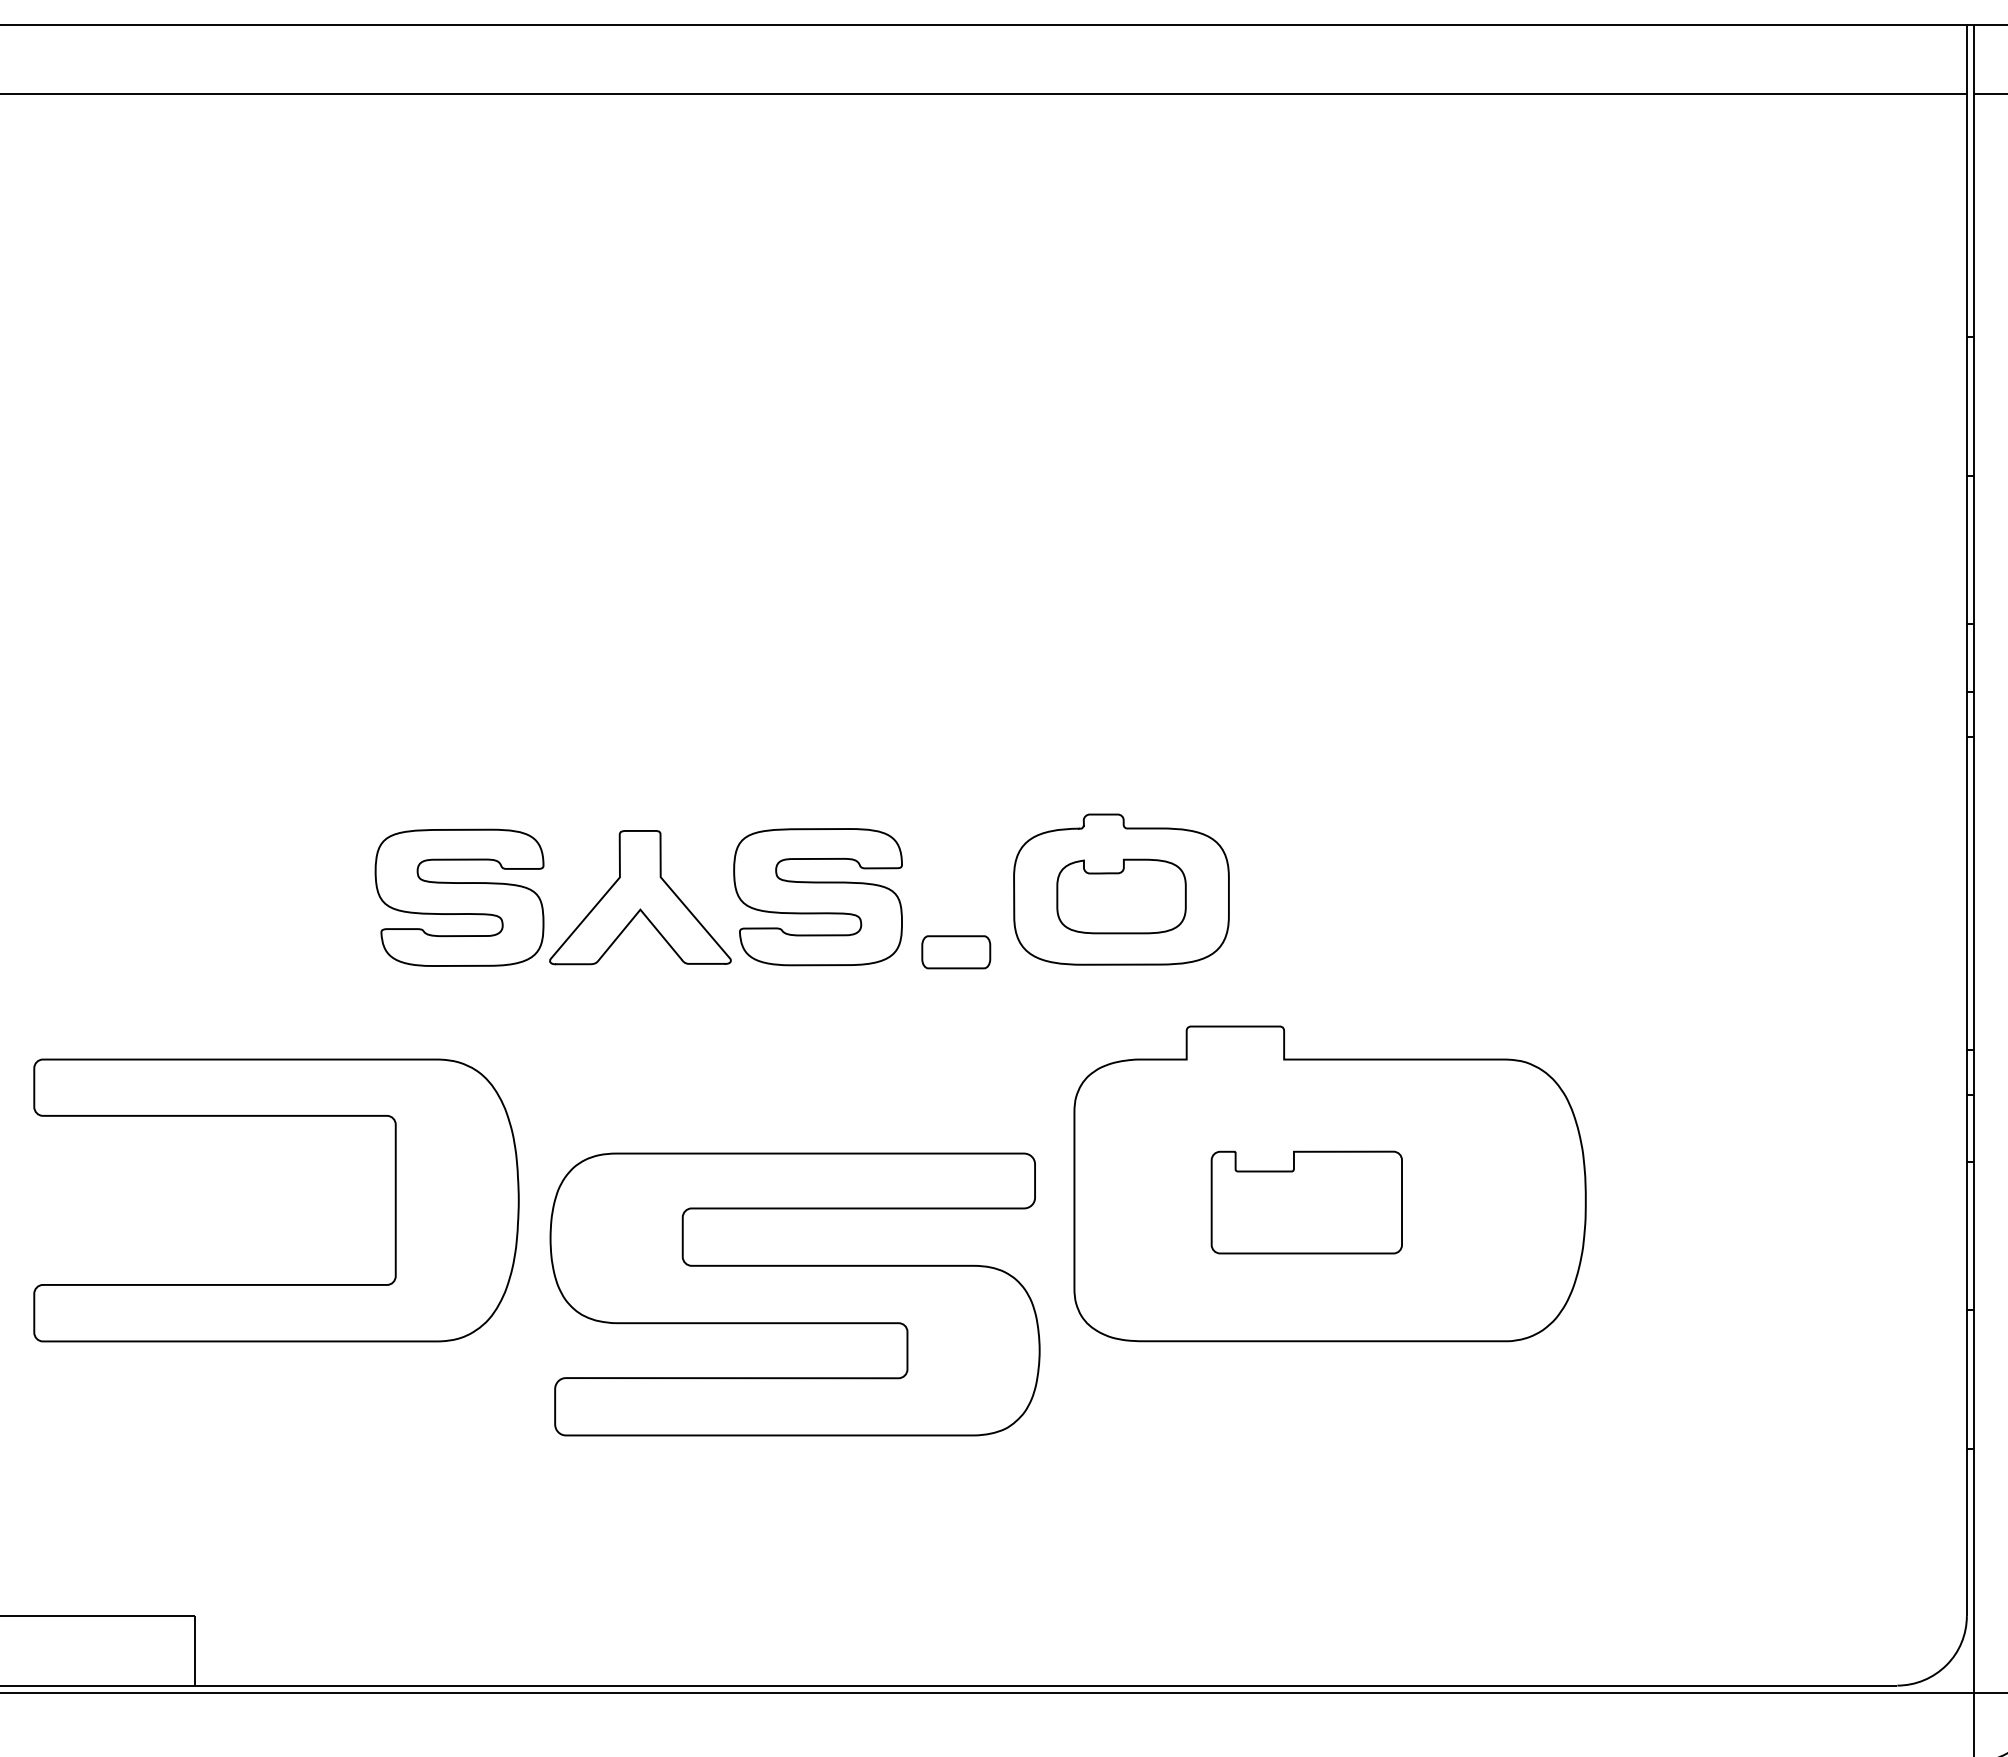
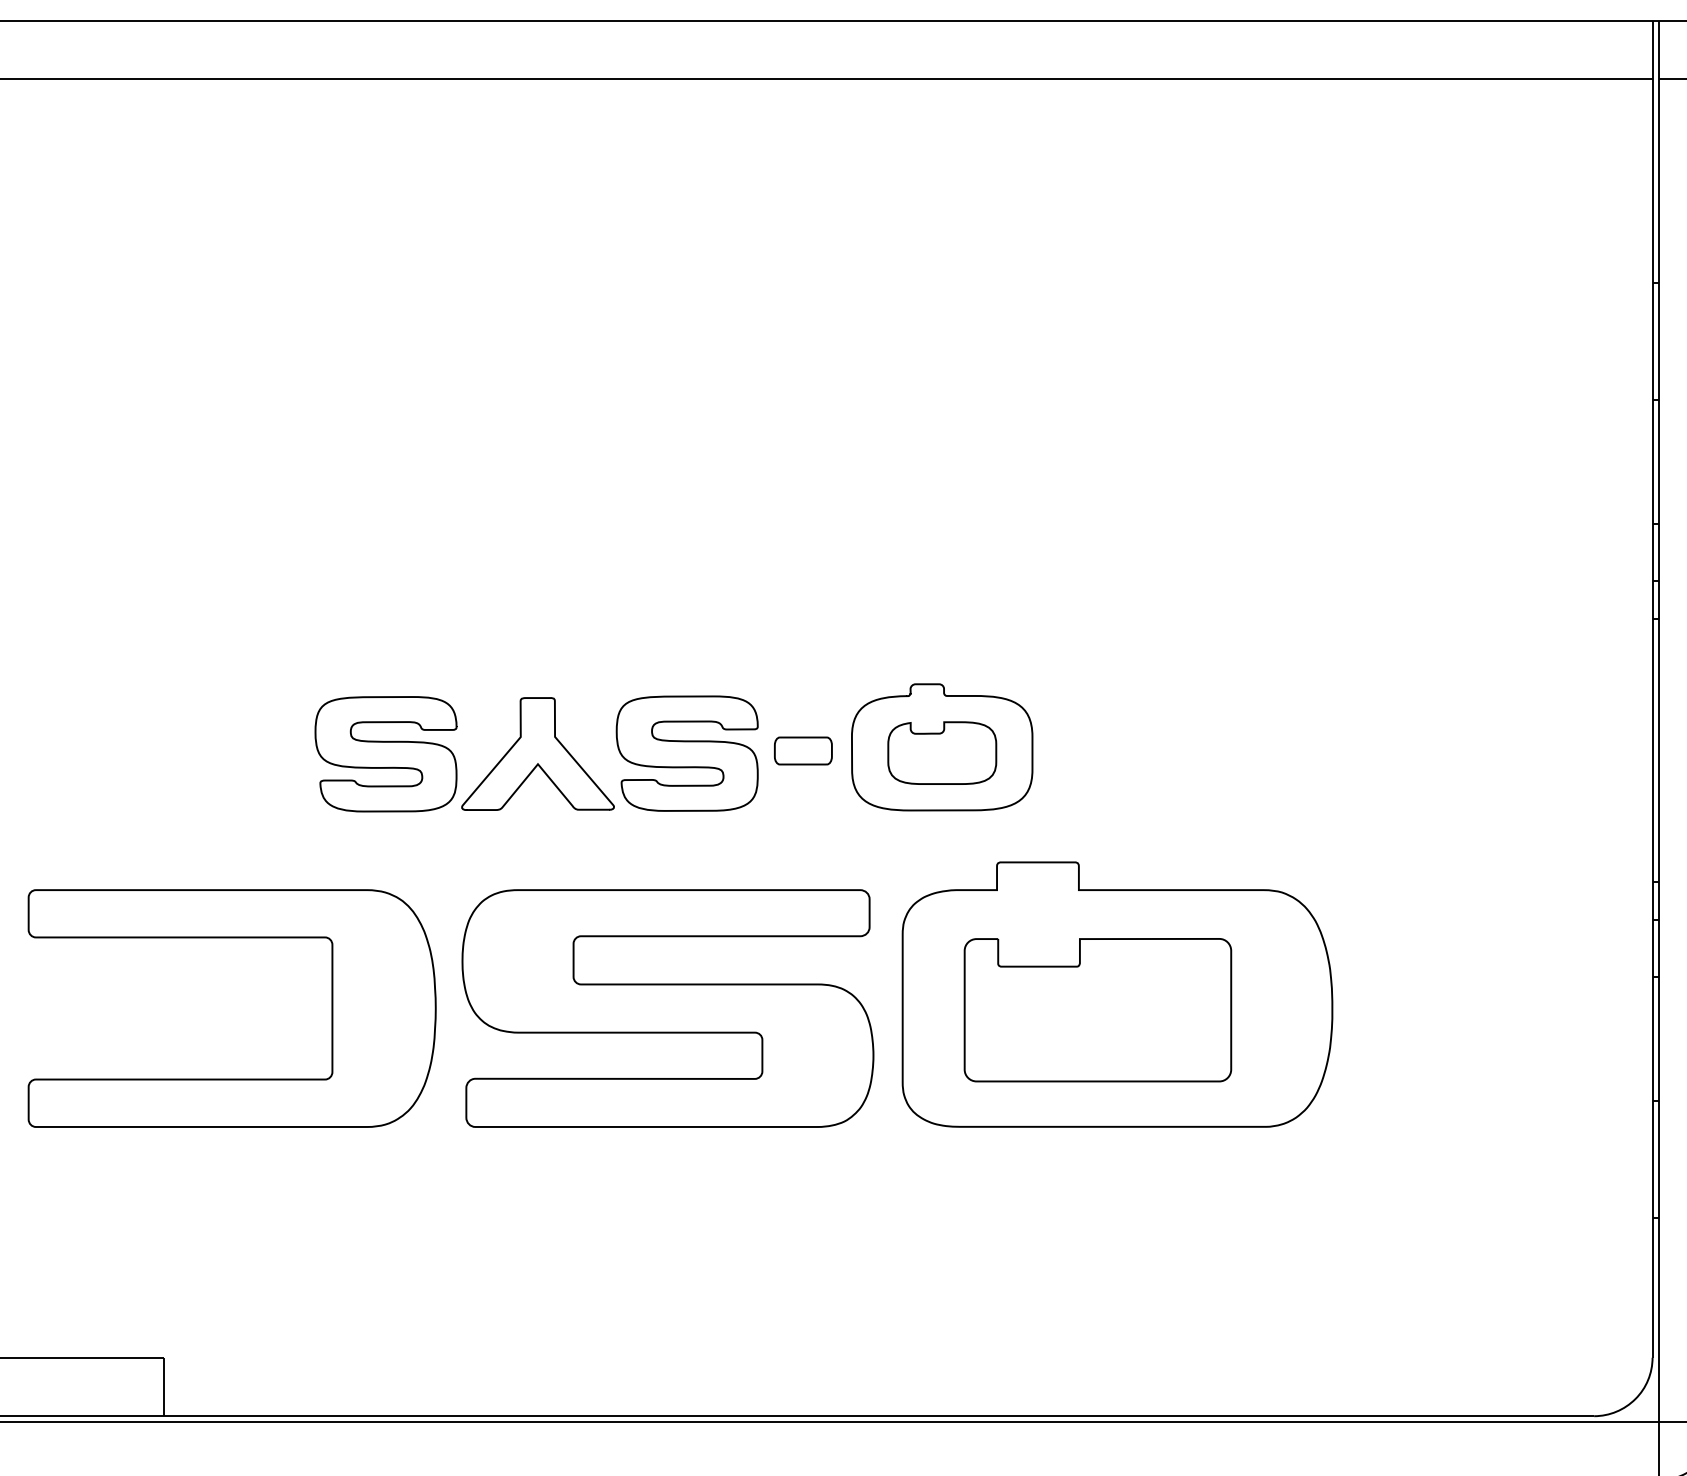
part: (956, 951) -> (803, 750), moved
part: (1306, 1202) -> (1097, 1010), size x1.67
part: (794, 1294) -> (667, 1008), moved

